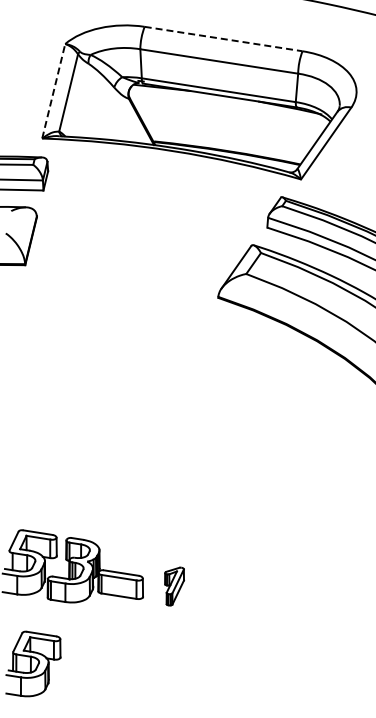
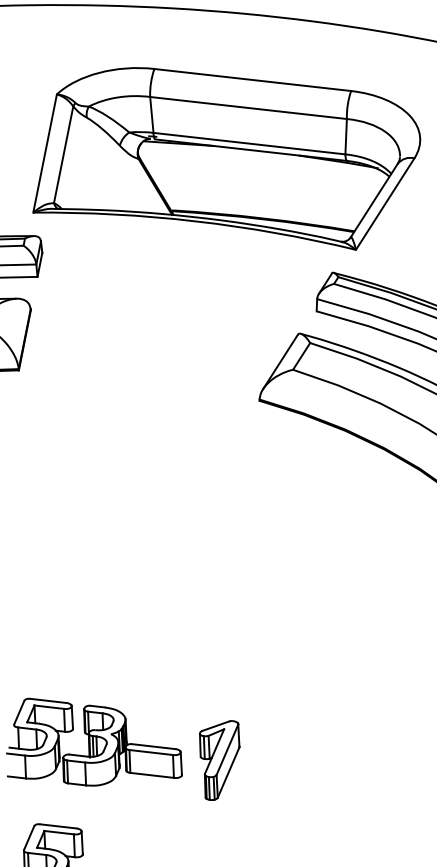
line: (223, 39) -> (252, 80), dashed -> solid
line: (53, 91) -> (44, 153), dashed -> solid
part: (174, 586) -> (220, 760), size x1.67

